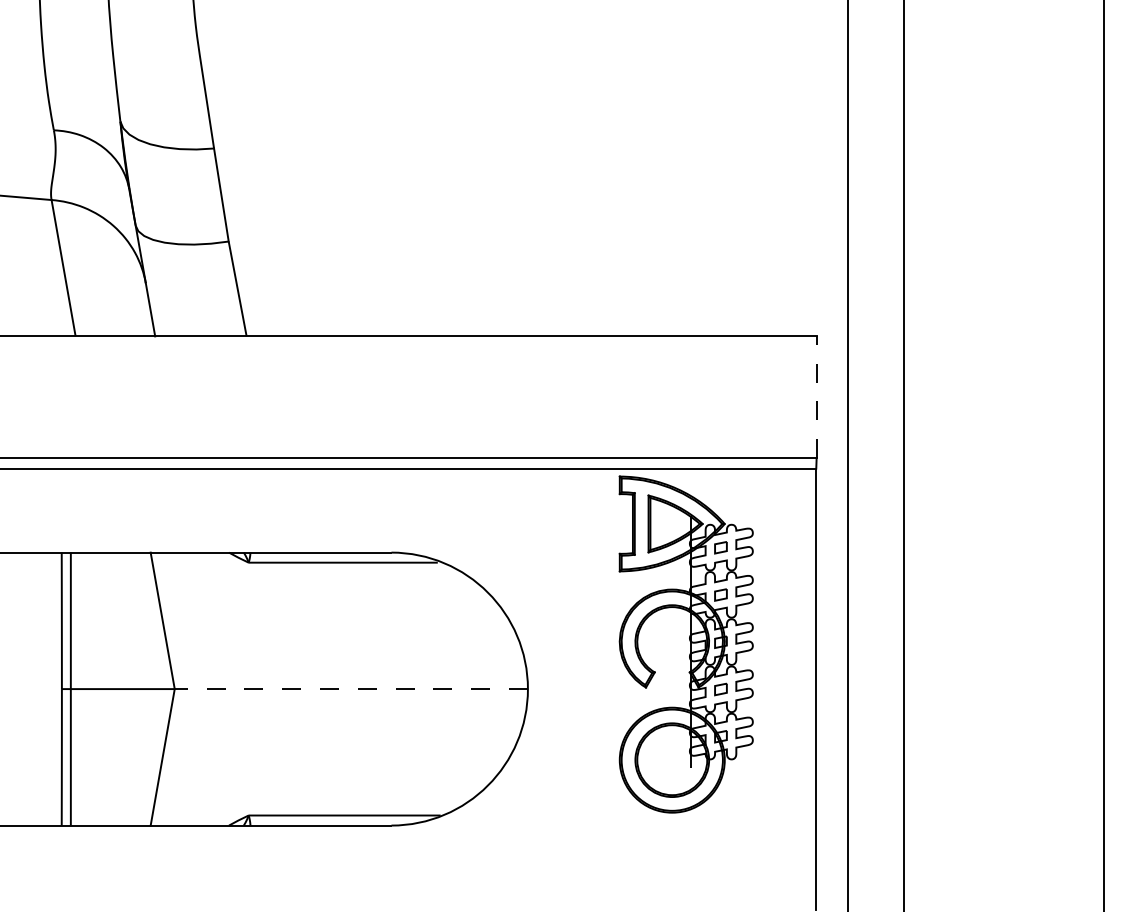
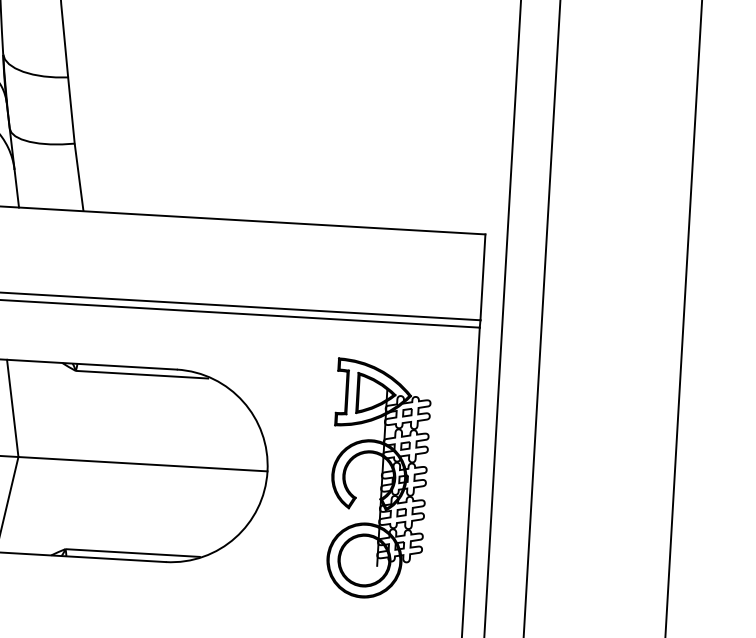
line: (816, 397) -> (482, 277), dashed -> solid
part: (685, 644) -> (378, 479), moved
line: (351, 689) -> (143, 464), dashed -> solid

